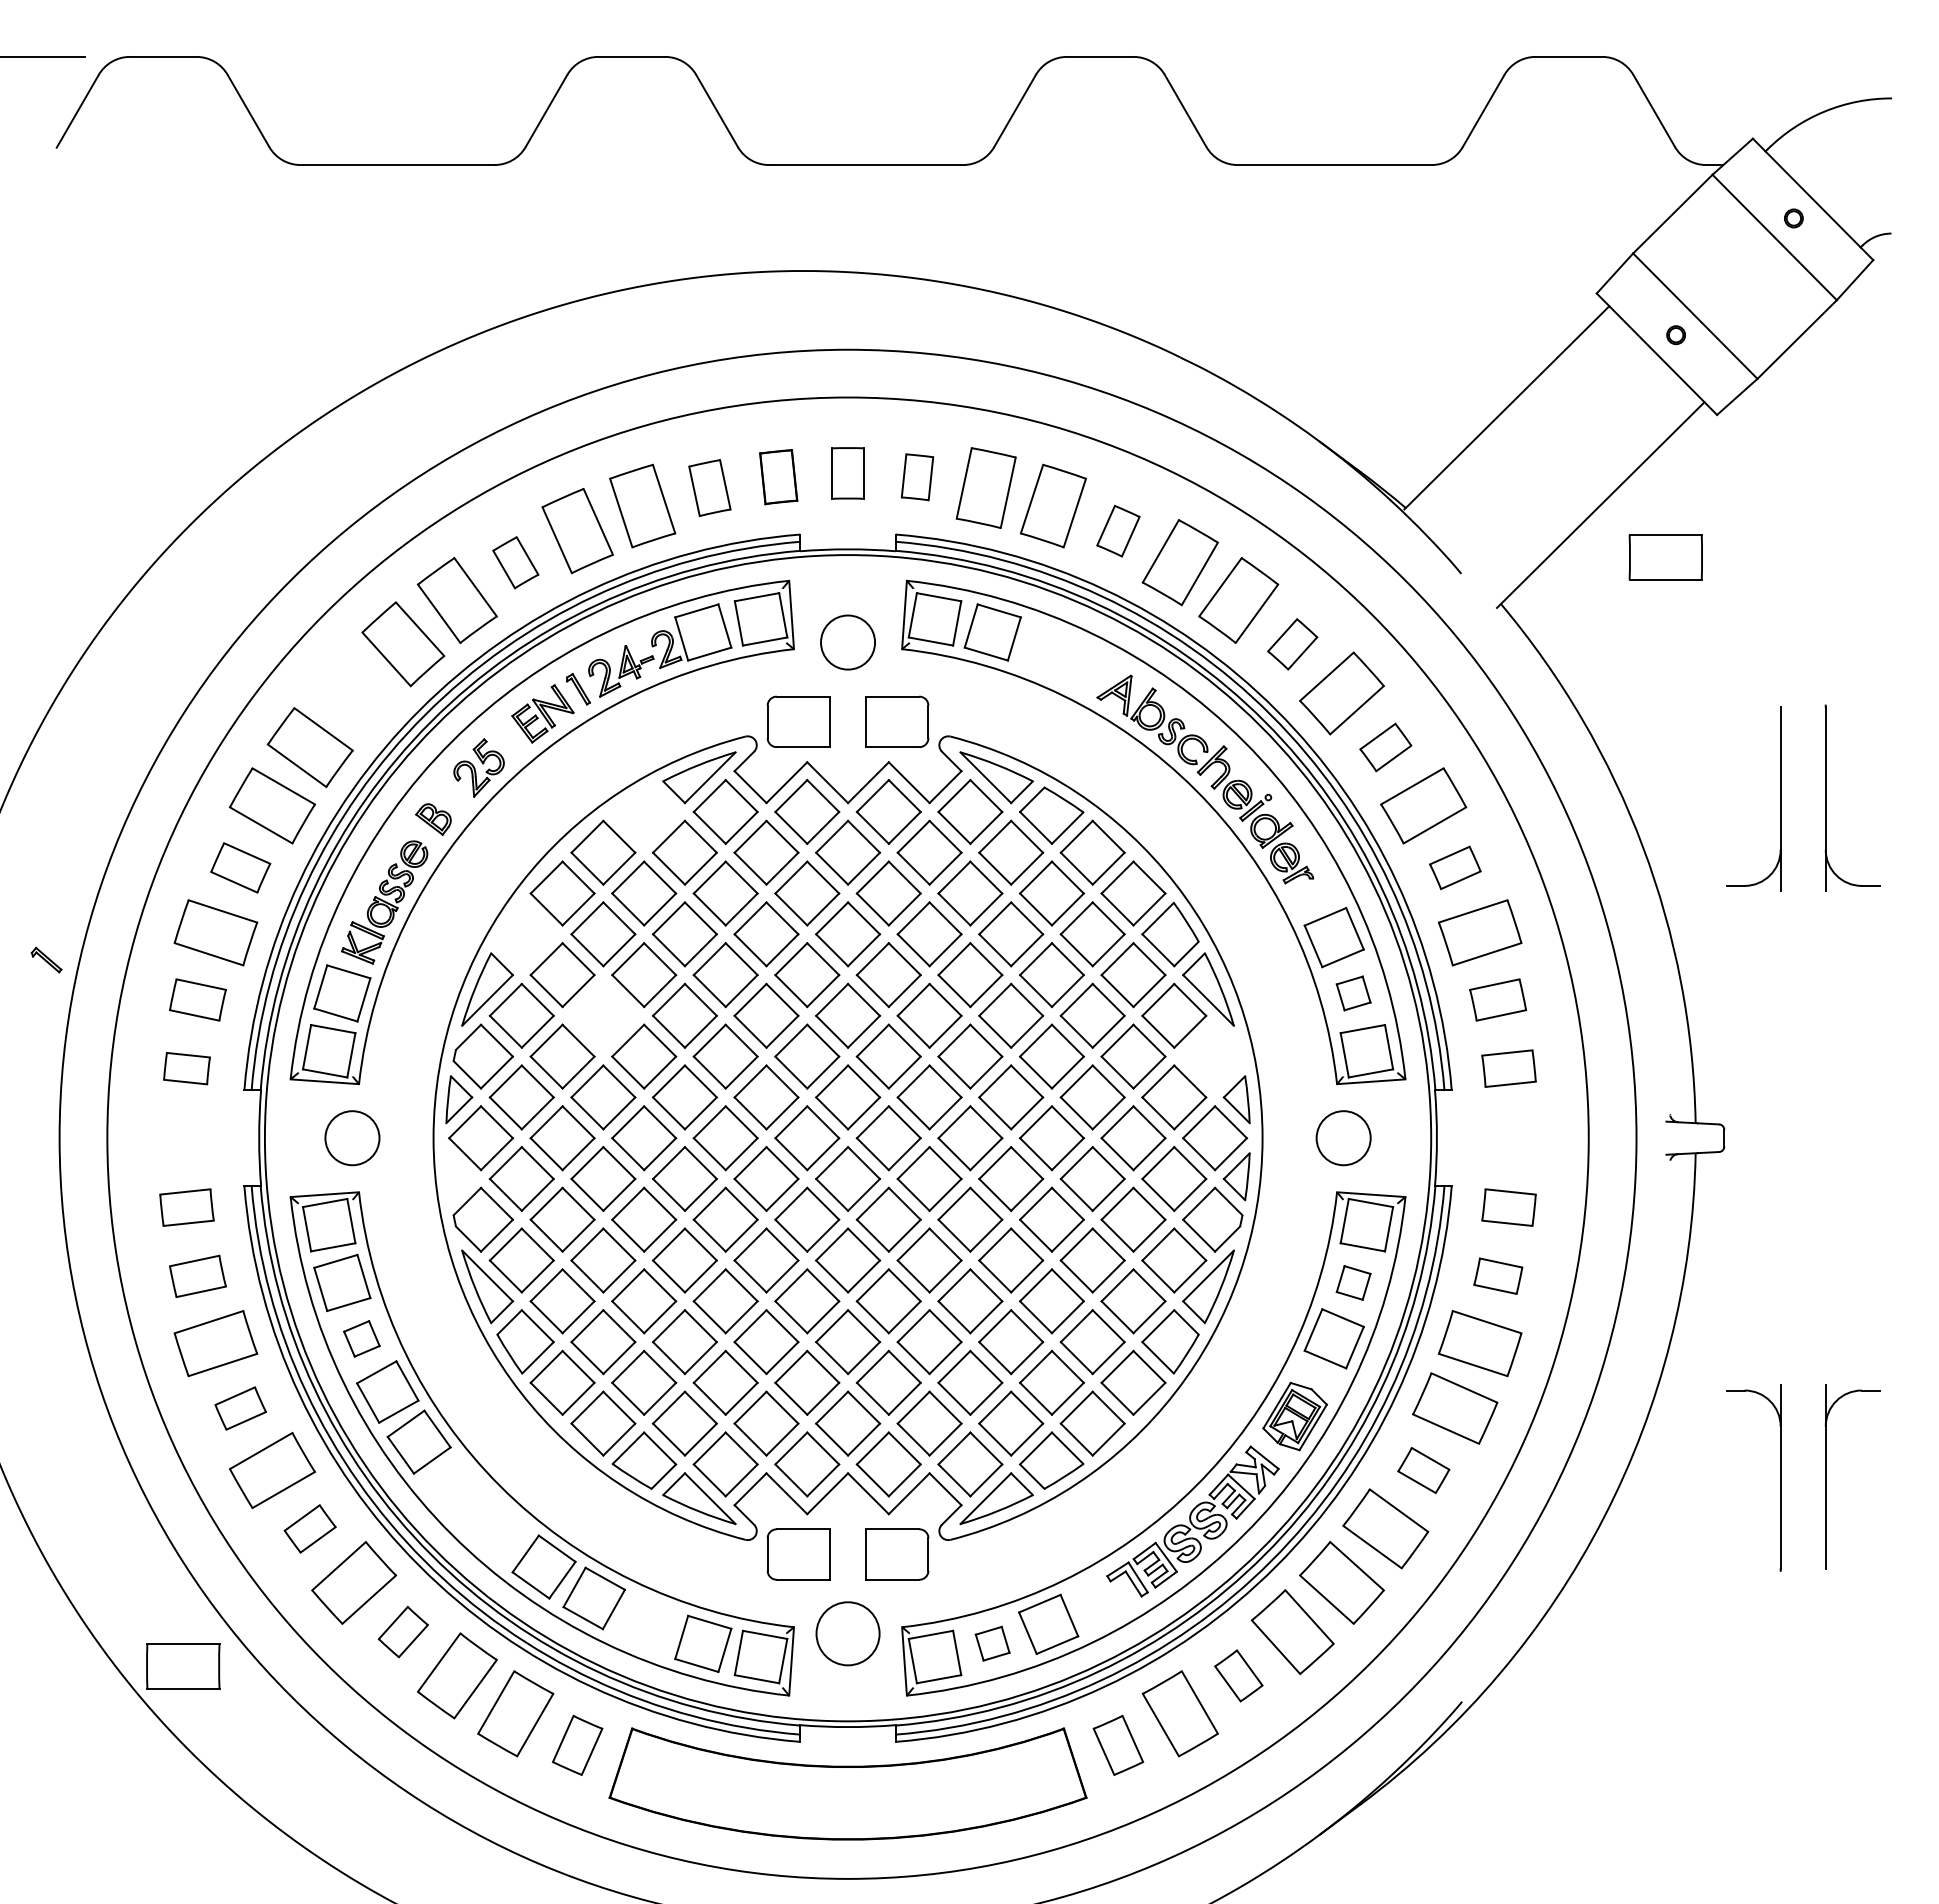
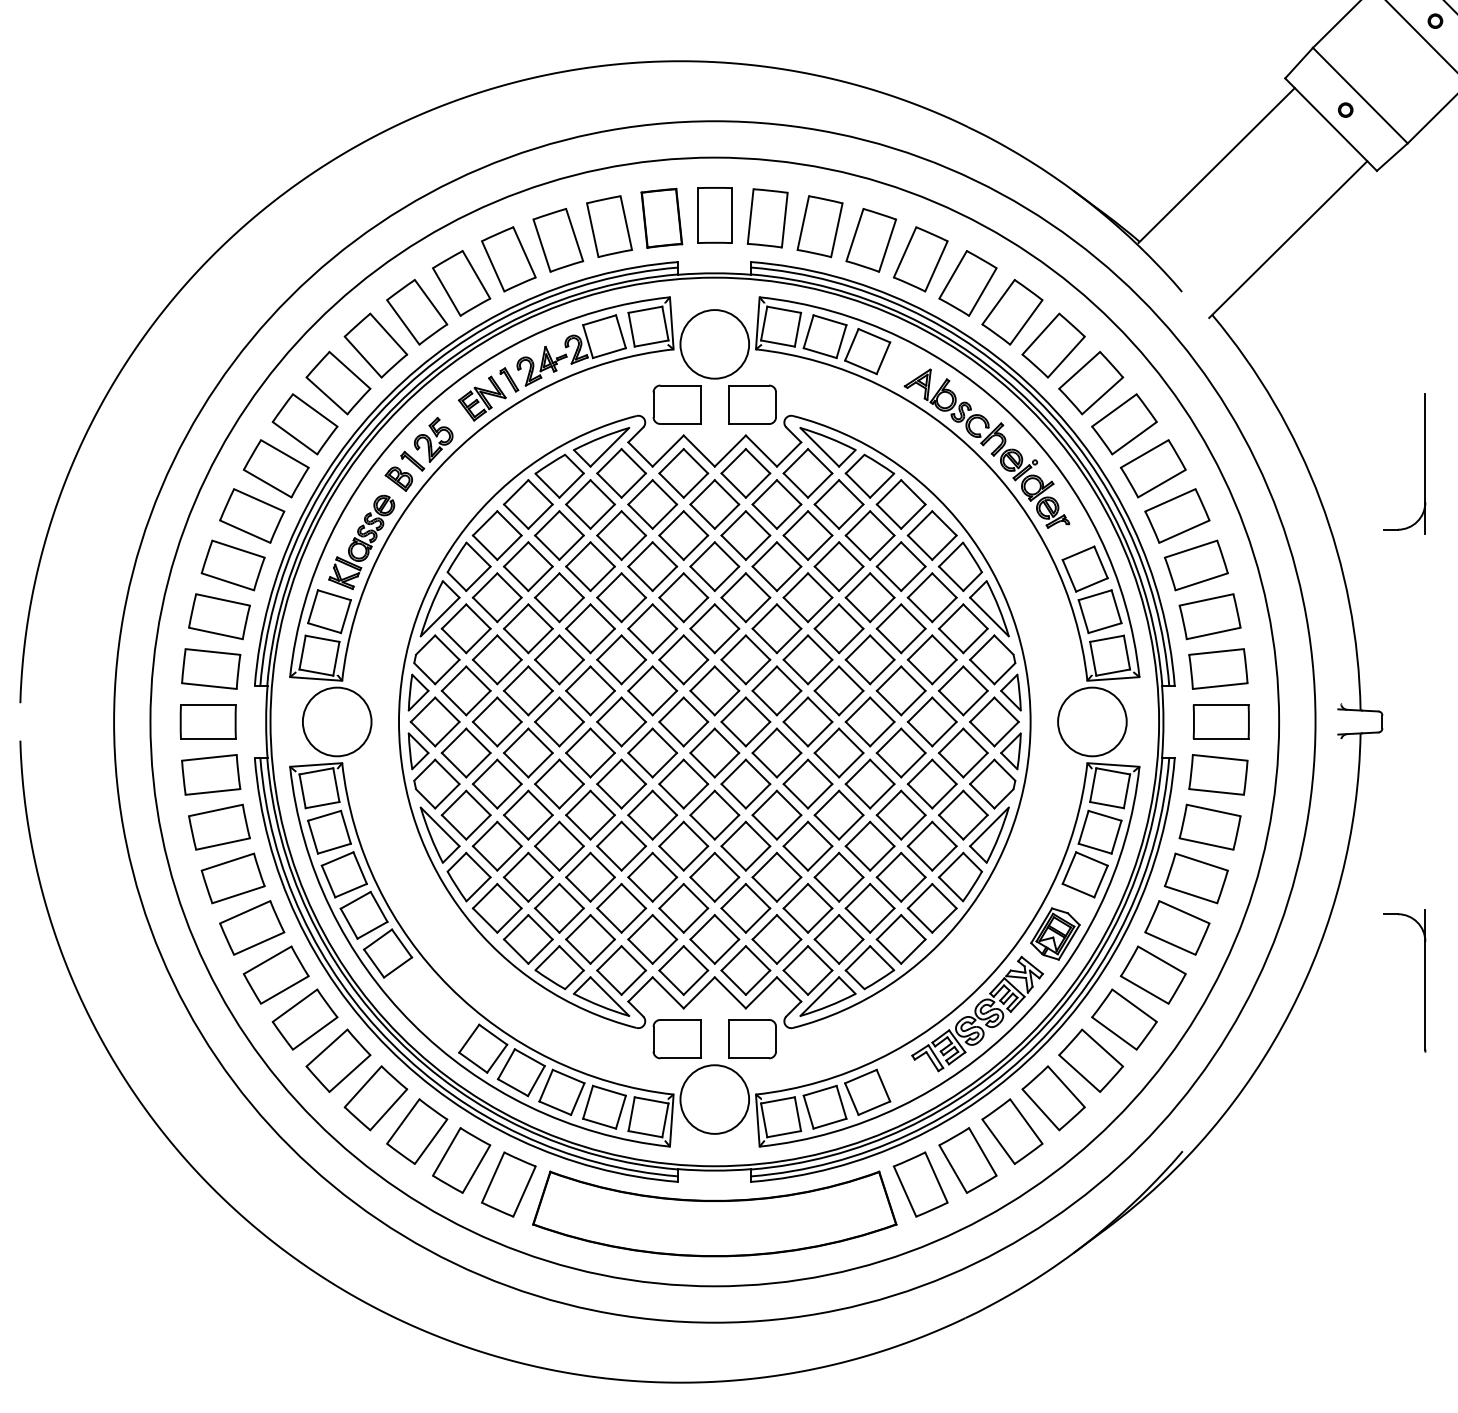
part: (848, 473) -> (715, 215), size x1.43
part: (778, 476) -> (661, 217), size x1.43
part: (917, 477) -> (767, 218), size x1.67
part: (709, 487) -> (609, 226), size x1.43
part: (1118, 531) -> (920, 259), size x1.67
part: (1665, 557) -> (1221, 722), moved
part: (515, 562) -> (461, 283), size x1.67
circle: (847, 642) -> (714, 344), size x1.67
part: (1292, 644) -> (1053, 345), size x1.67
part: (1048, 651) -> (867, 351), added
part: (354, 693) -> (338, 383), added
part: (1385, 747) -> (1124, 424), size x1.67
part: (644, 815) -> (559, 476), added
part: (240, 867) -> (251, 515), size x1.43
part: (1455, 867) -> (1177, 515), size x1.67
part: (525, 934) -> (469, 566), added
part: (46, 959) -> (412, 460), moved
part: (1353, 993) -> (1099, 611), size x1.67
part: (197, 999) -> (219, 616), size x1.43
part: (1497, 999) -> (1209, 616), size x1.43
part: (603, 1015) -> (528, 628), added
part: (1212, 1056) -> (992, 659), added
part: (186, 1068) -> (210, 668), size x1.67
part: (1508, 1068) -> (1217, 668), size x1.43
circle: (352, 1138) -> (337, 722), size x1.67
circle: (1343, 1138) -> (1092, 722), size x1.67
part: (459, 1176) -> (418, 751), added
part: (186, 1207) -> (210, 774), size x1.43
part: (1508, 1207) -> (1217, 774), size x1.43
part: (1498, 1275) -> (1210, 826), size x1.67
part: (197, 1276) -> (219, 827), size x1.43
part: (1353, 1282) -> (1099, 831), size x1.67
part: (361, 1338) -> (344, 874), size x1.67
part: (240, 1408) -> (251, 927), size x1.67
part: (1423, 1470) -> (1153, 975), size x1.67
part: (309, 1528) -> (304, 1019), size x1.67
part: (647, 1623) -> (561, 1091), added
part: (403, 1631) -> (376, 1097), size x1.67
circle: (848, 1633) -> (715, 1099), size x1.43
part: (992, 1643) -> (824, 1106), size x1.67
part: (183, 1666) -> (208, 722), moved
part: (1238, 1675) -> (1012, 1131), size x1.67
part: (577, 1745) -> (508, 1184), size x1.43
part: (1118, 1745) -> (920, 1184), size x1.43

